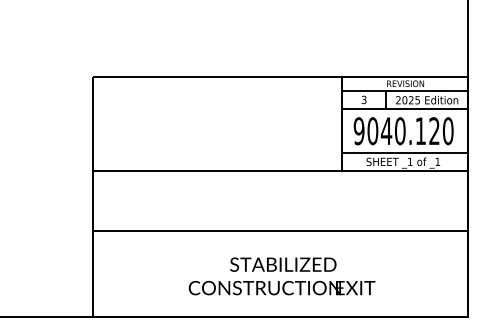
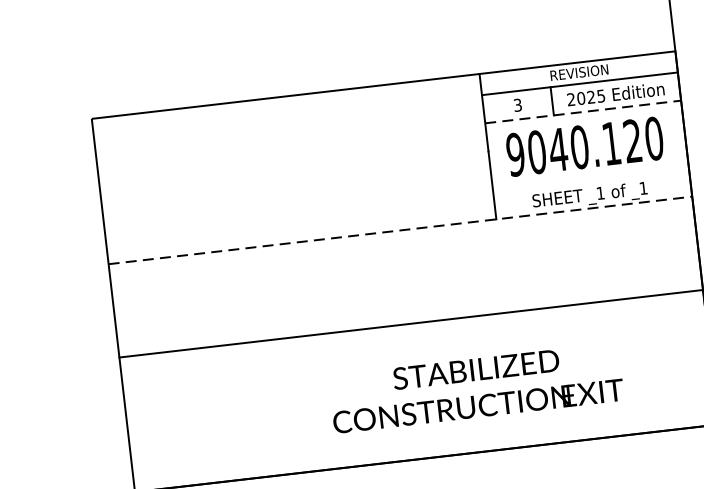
line: (405, 109) -> (583, 112), solid -> dashed
line: (405, 153) -> (591, 181), removed
line: (280, 170) -> (400, 230), solid -> dashed
text: (281, 276) -> (475, 388), moved

